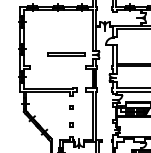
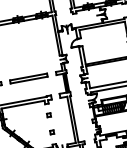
line: (66, 53) -> (28, 77), moved

